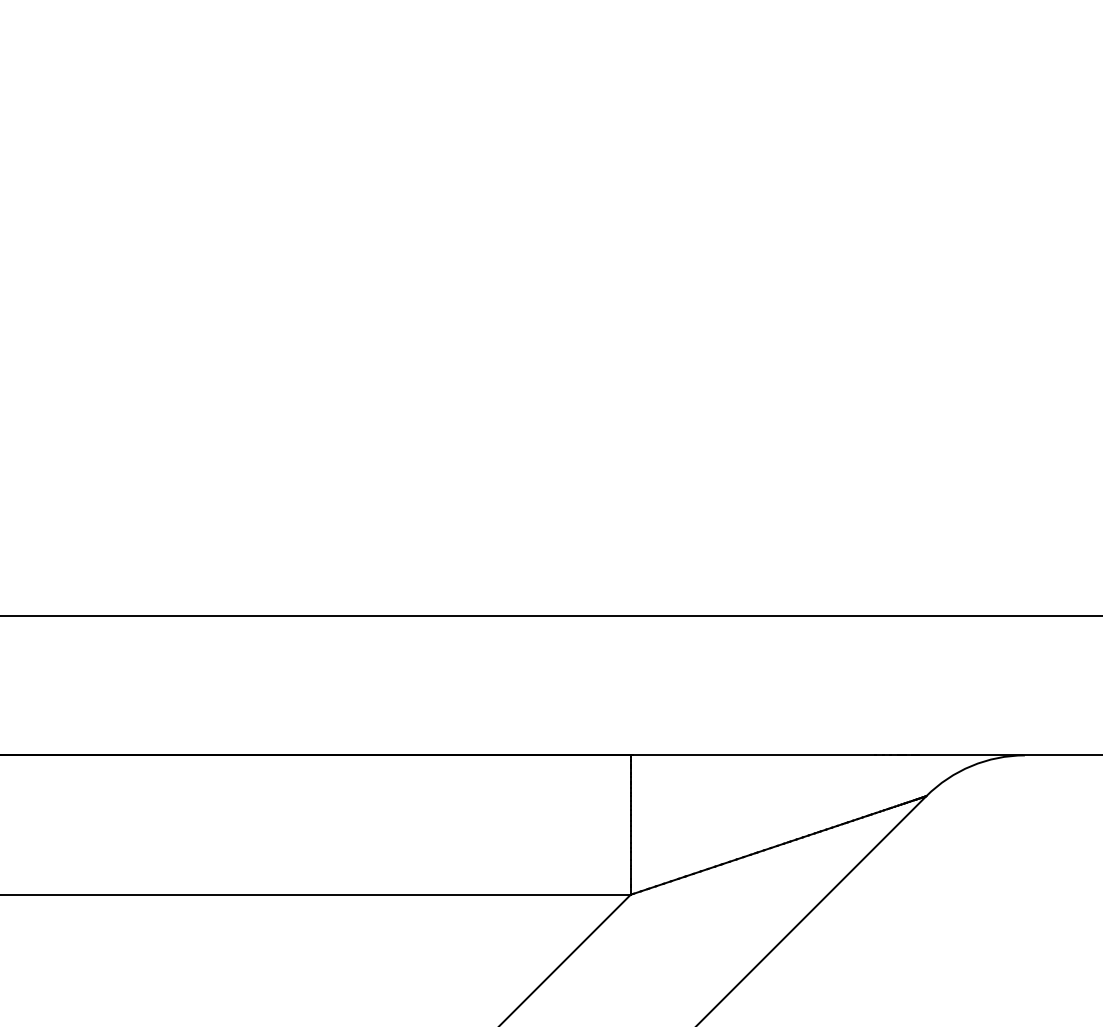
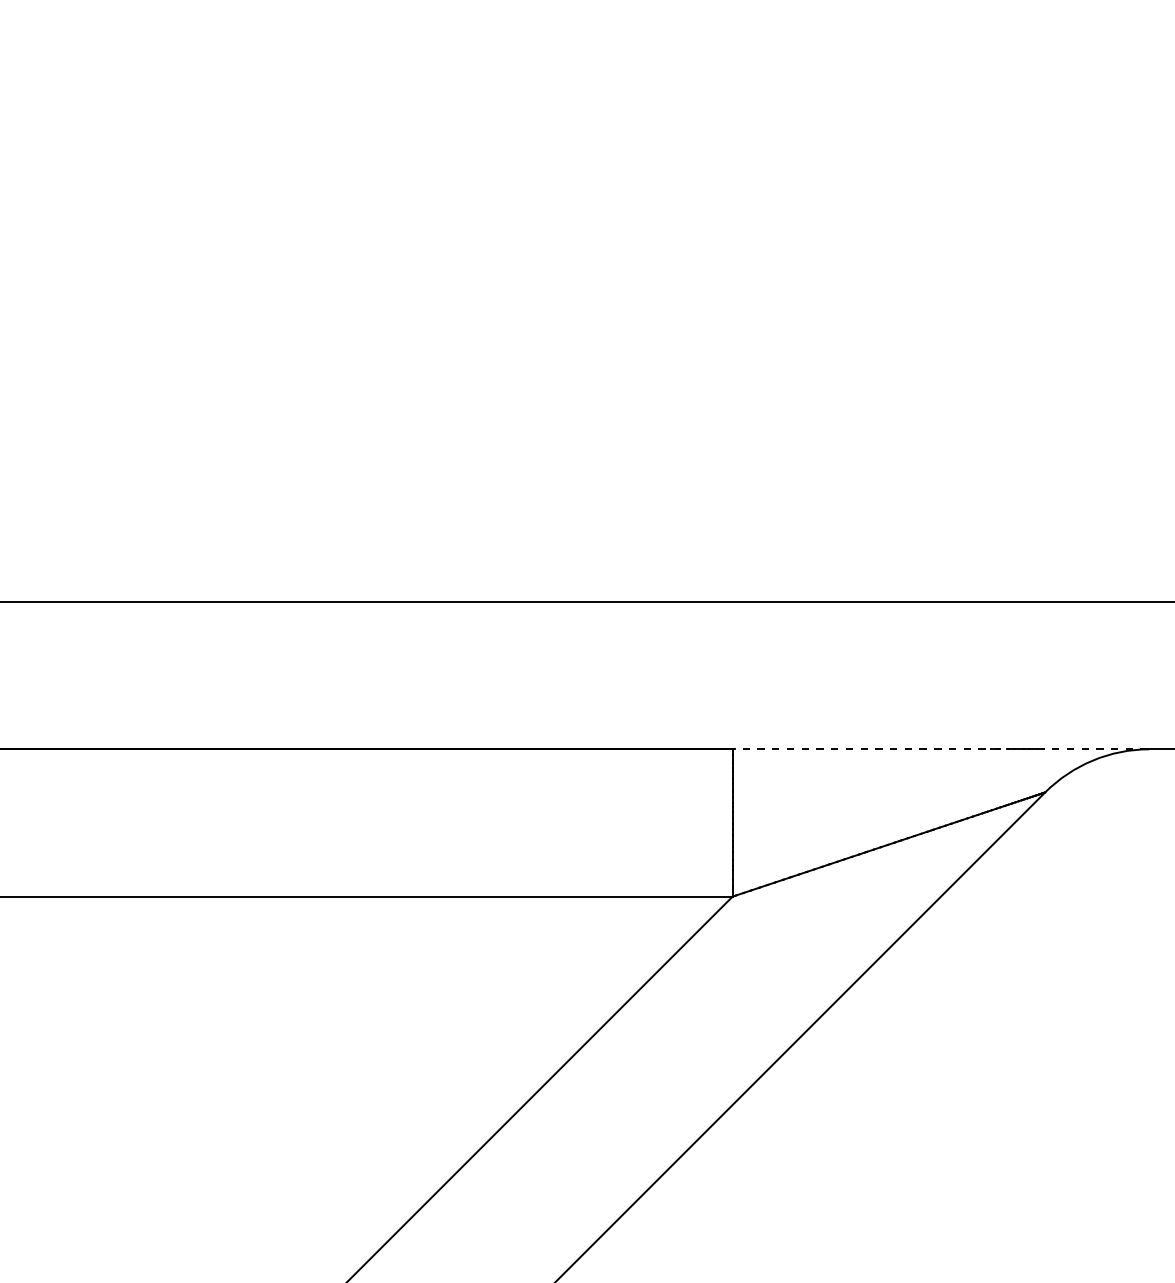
line: (827, 755) -> (940, 749), solid -> dashed

